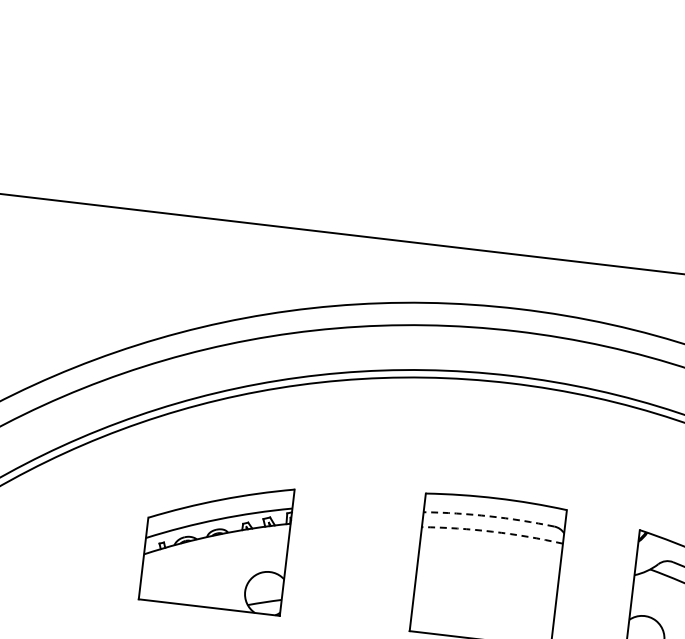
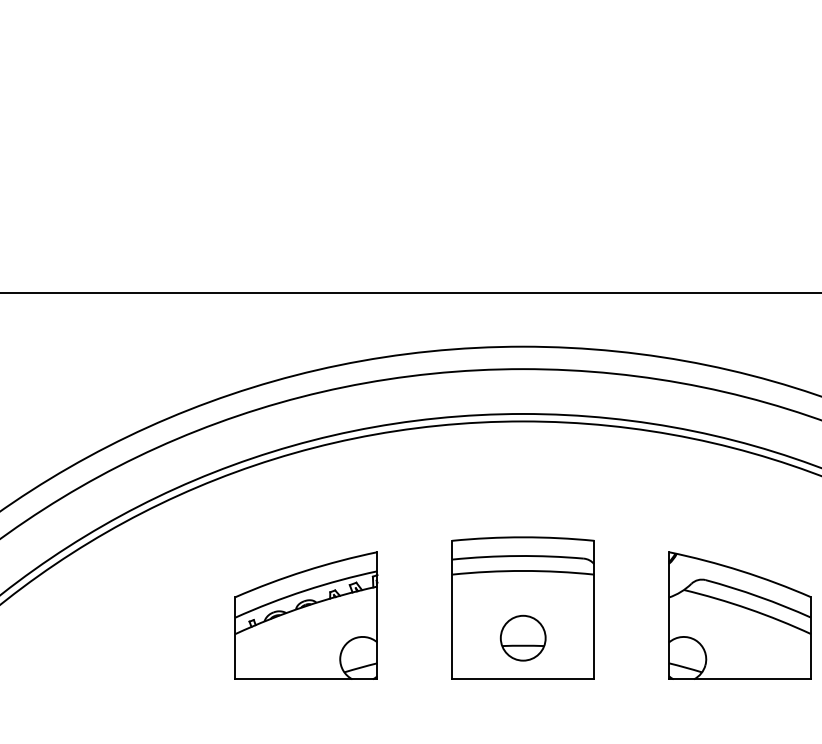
arc: (489, 516) -> (518, 556), dashed -> solid
arc: (493, 531) -> (523, 570), dashed -> solid
part: (216, 544) -> (306, 615), moved
part: (484, 597) -> (522, 637), added

